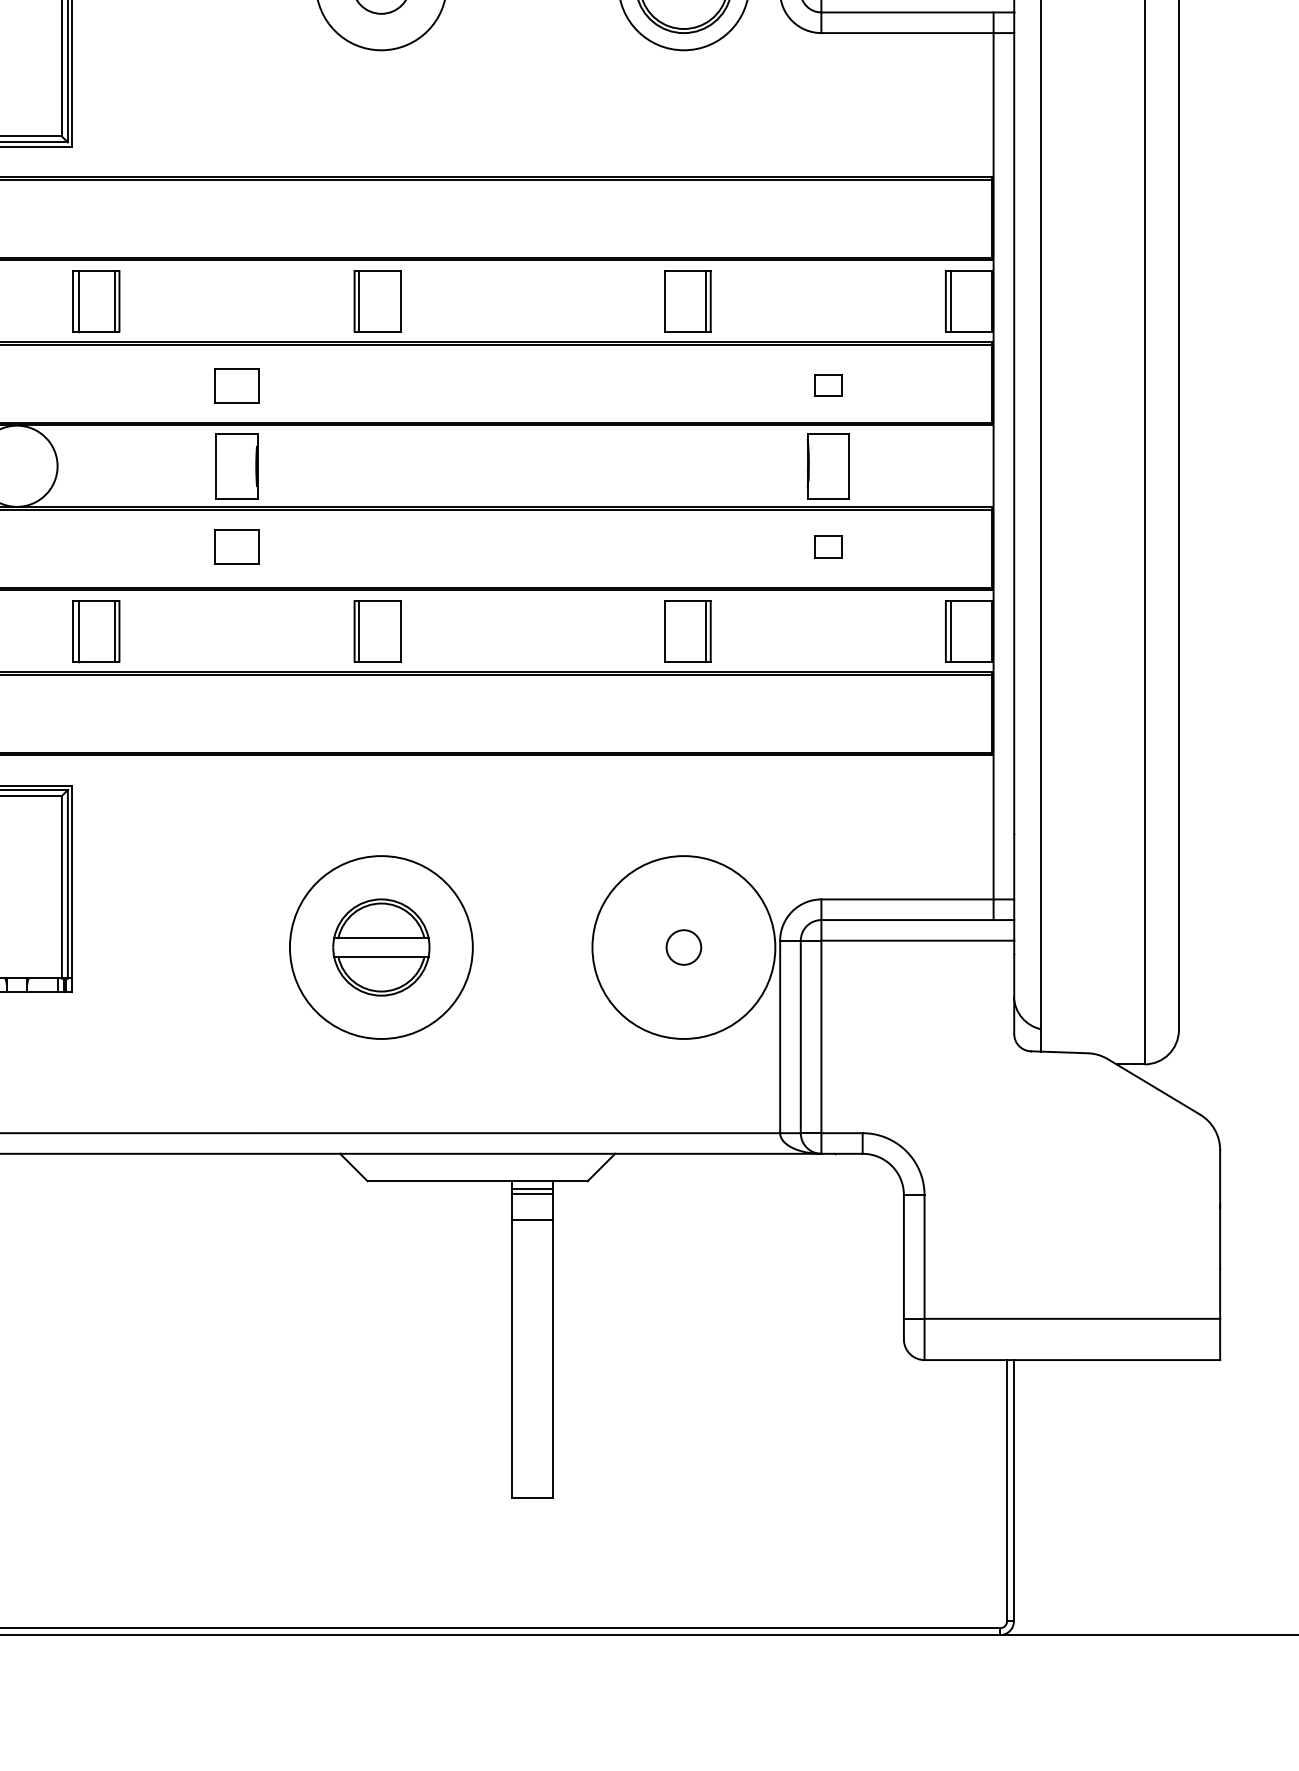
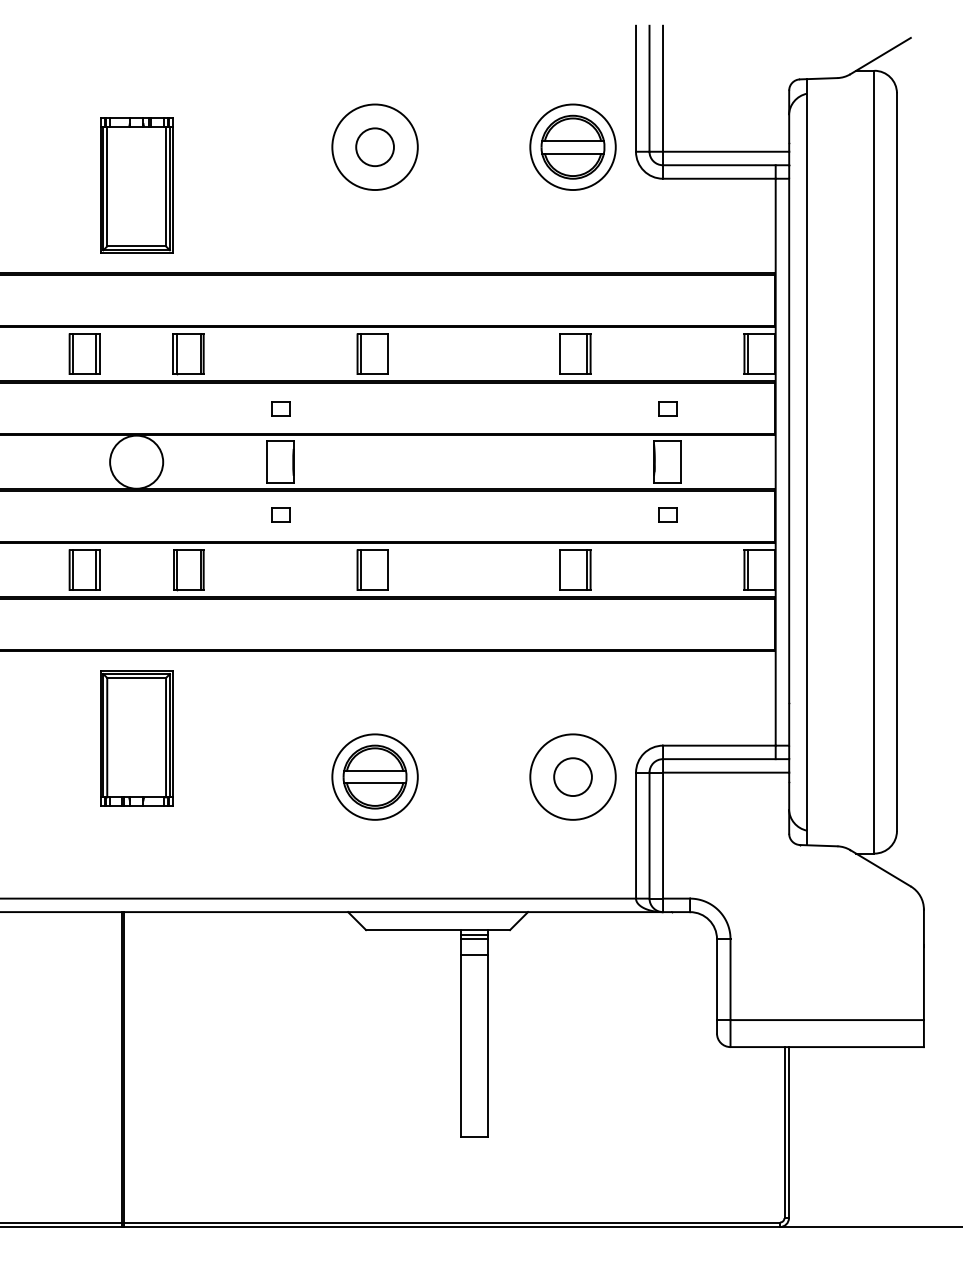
part: (236, 384) -> (280, 408), size x0.62
part: (236, 546) -> (280, 514), size x0.62
circle: (380, 946) -> (374, 776), size x0.71
circle: (683, 946) -> (572, 776), size x0.71
circle: (683, 948) -> (572, 777), size x1.67

